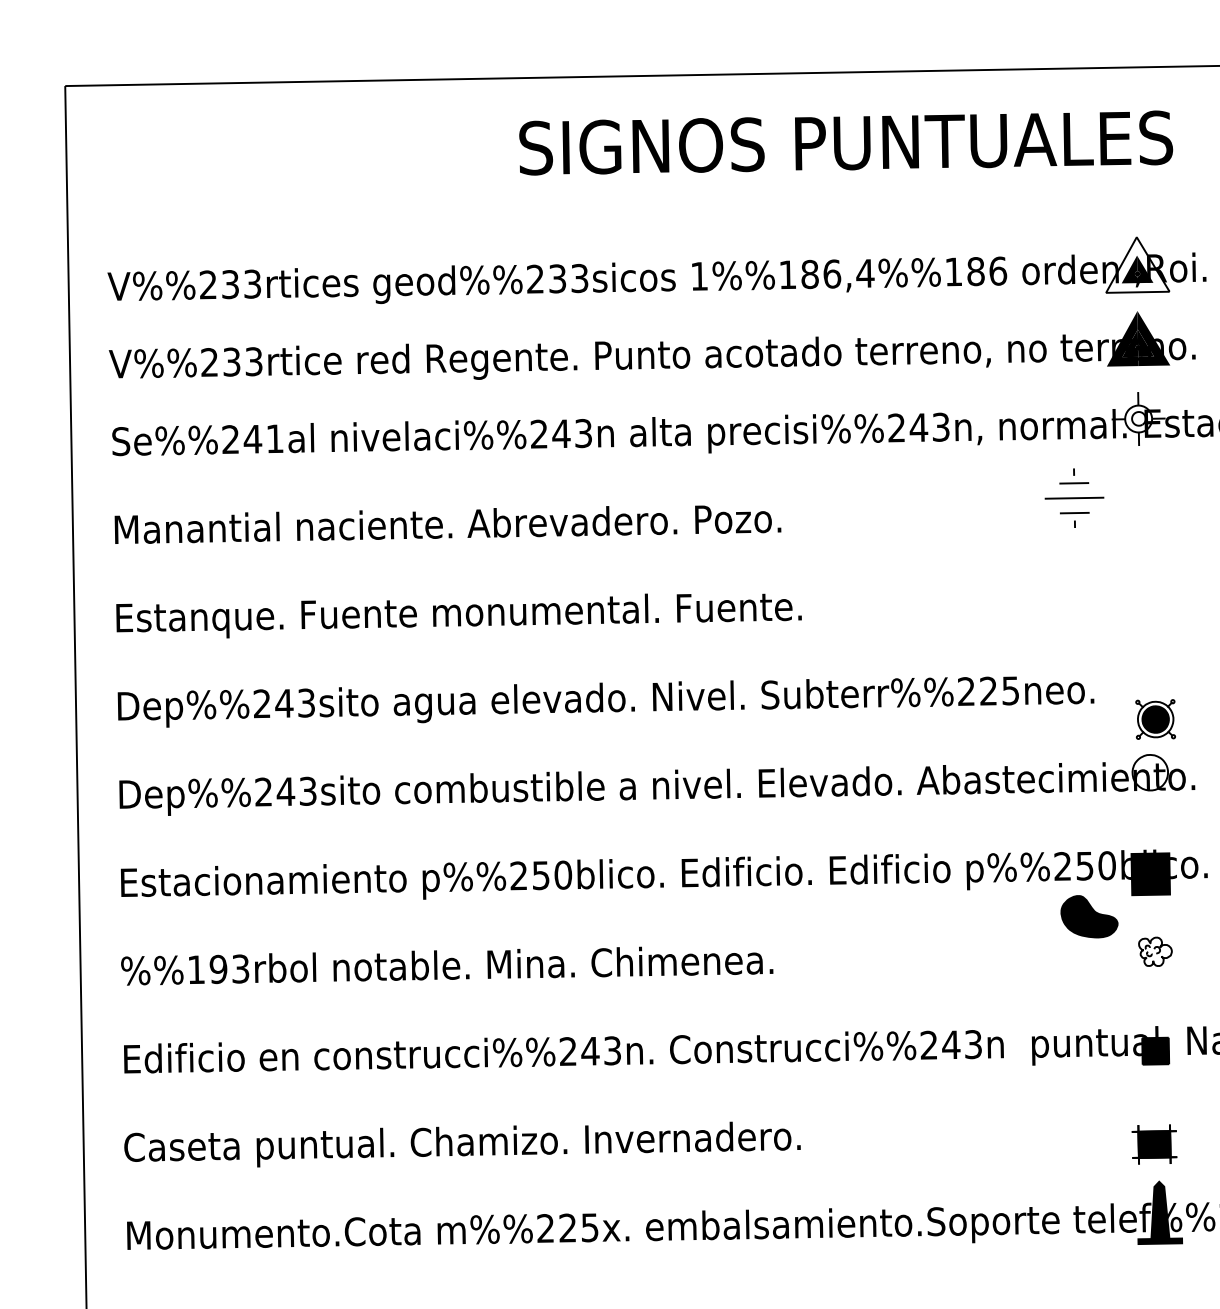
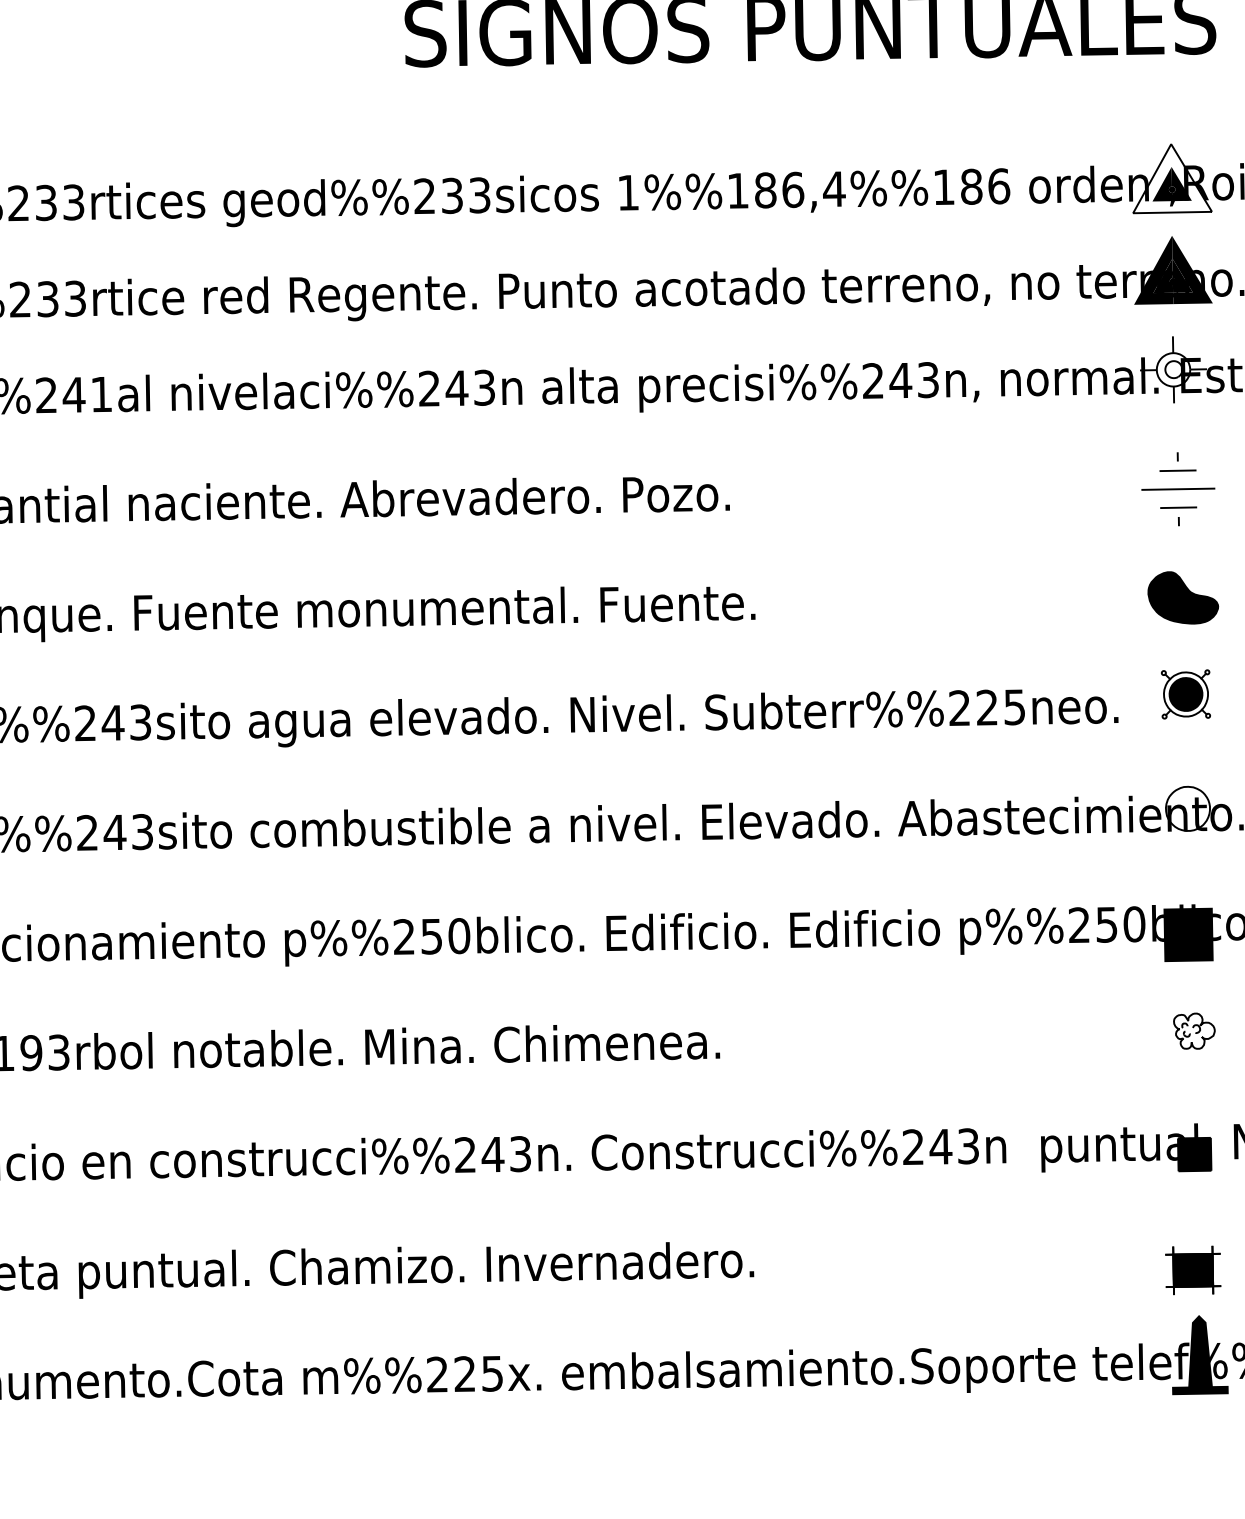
part: (1074, 497) -> (1178, 488), moved
part: (1155, 719) -> (1185, 694), moved
part: (1089, 916) -> (1183, 597), moved

